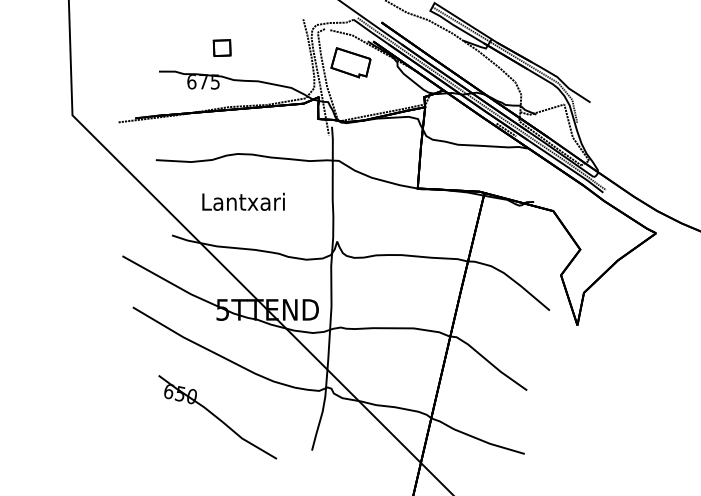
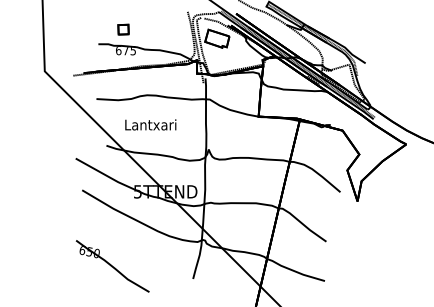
part: (222, 47) -> (123, 29), moved
part: (217, 417) -> (112, 266), moved

